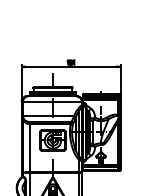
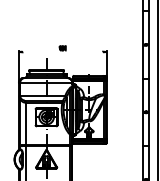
line: (70, 67) -> (62, 52), removed

